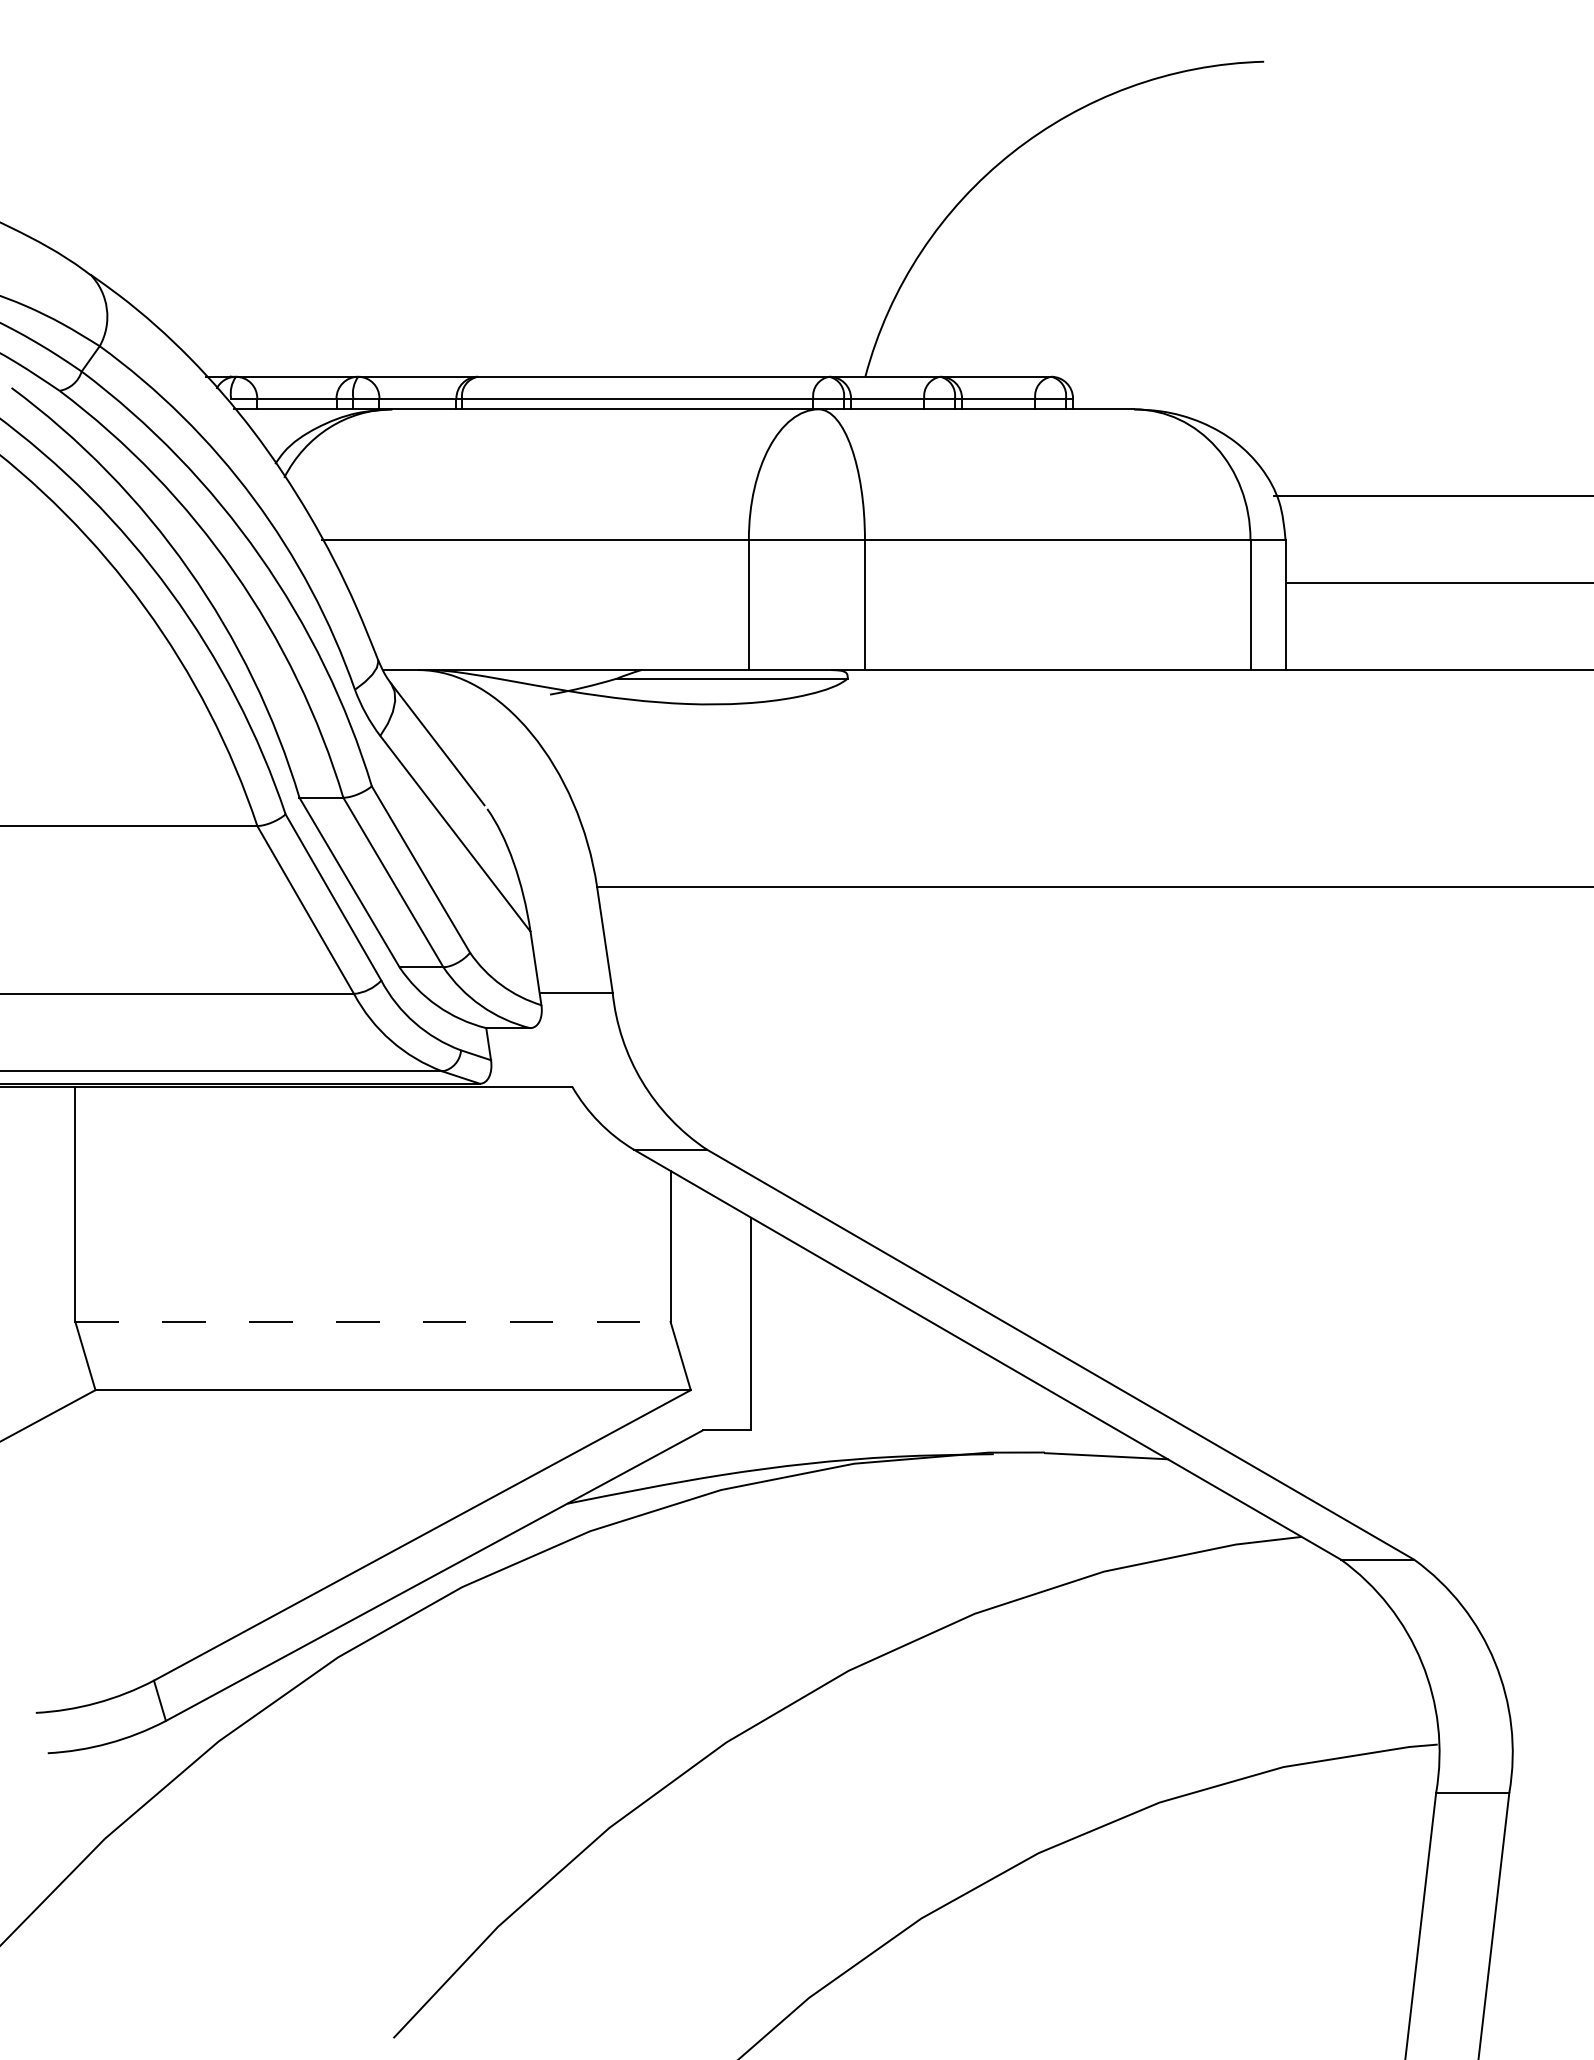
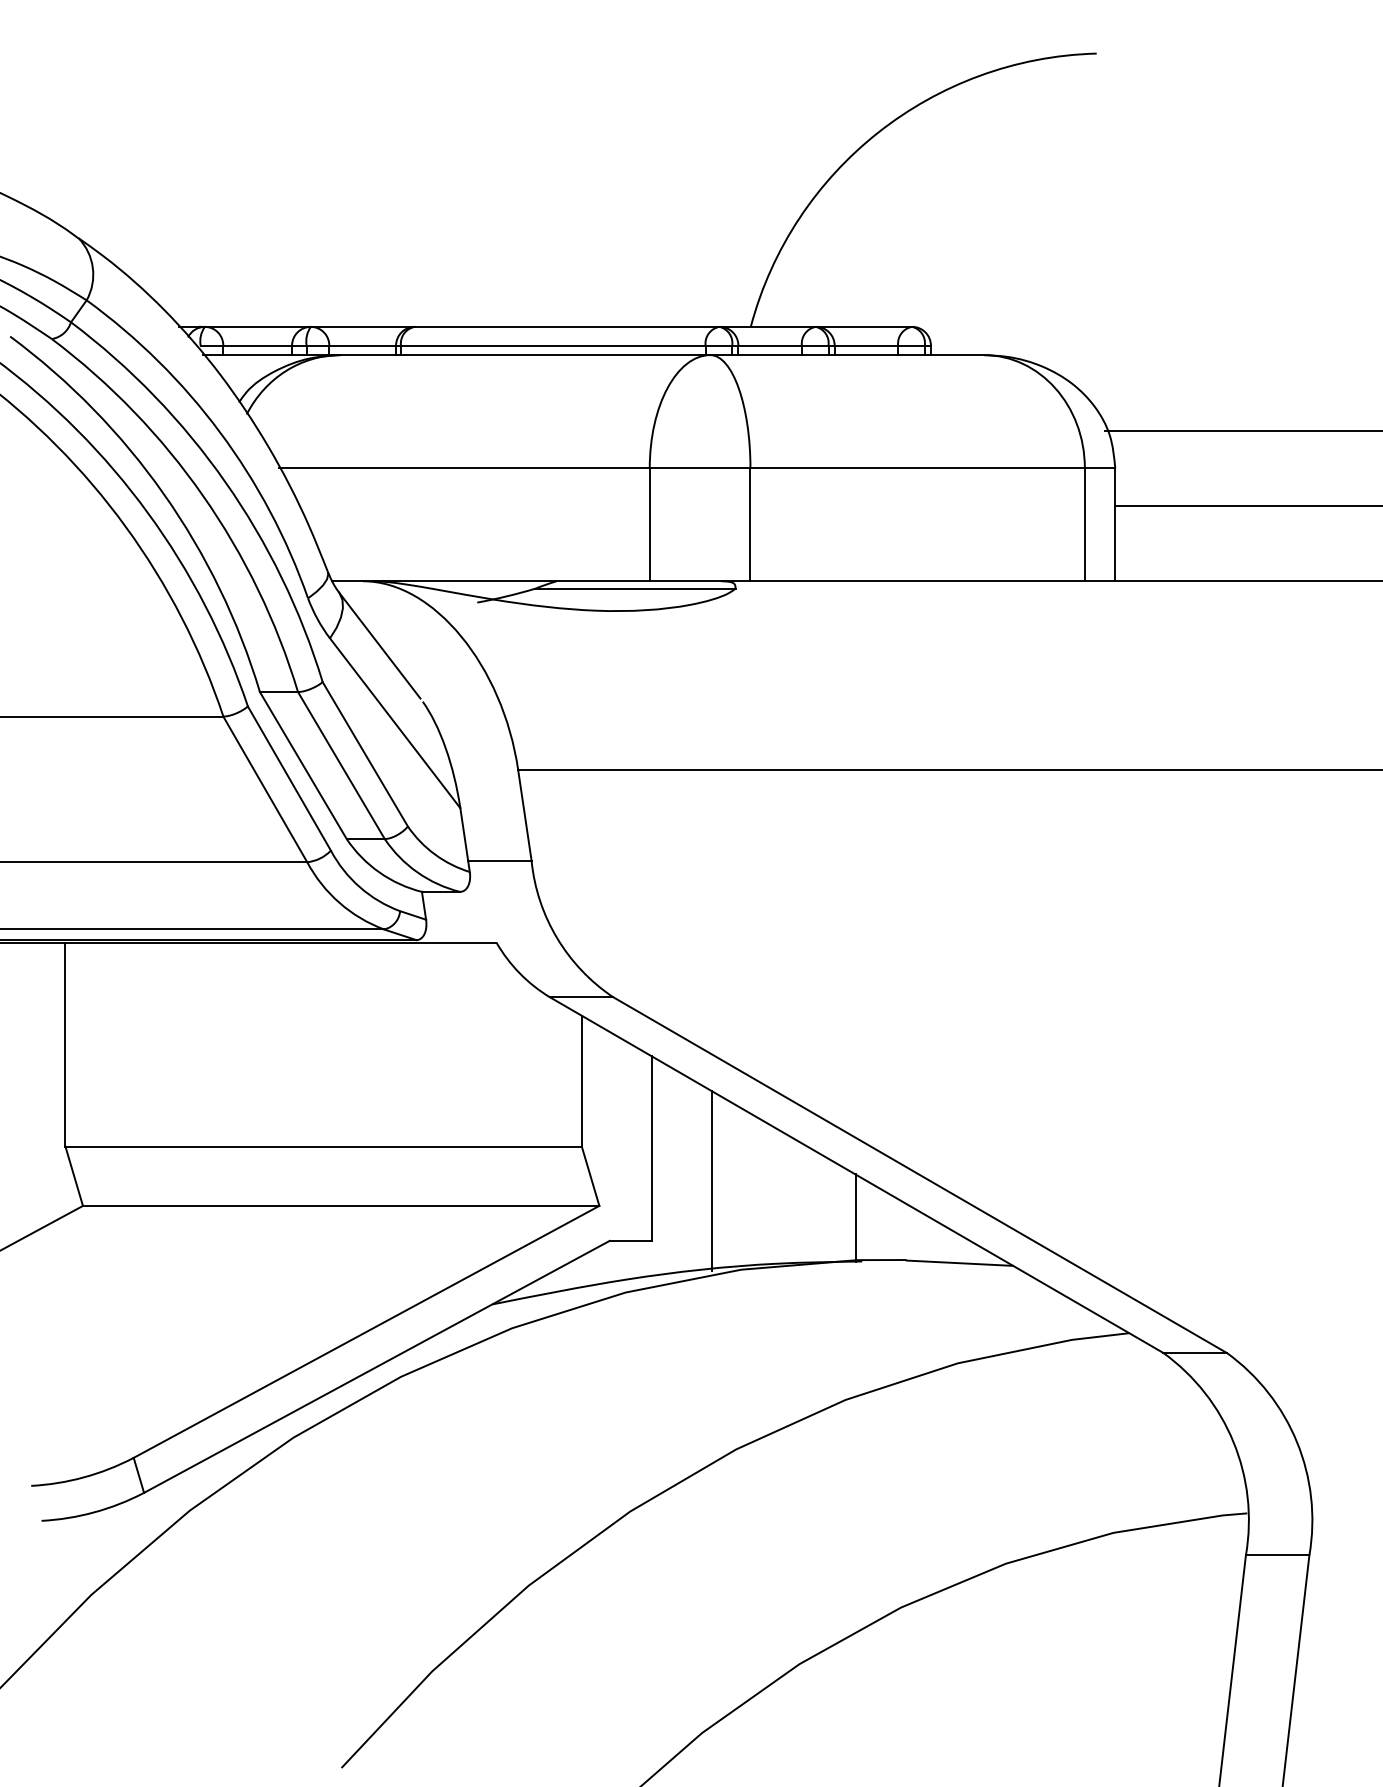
line: (373, 1321) -> (324, 1146), dashed -> solid
line: (820, 1360) -> (711, 1180), added
line: (986, 1403) -> (855, 1217), added

